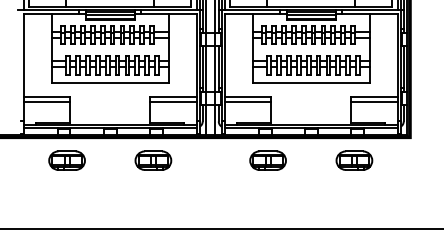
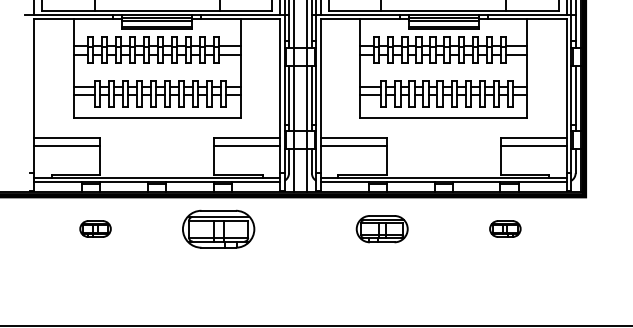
part: (66, 160) -> (94, 228), size x0.6
part: (153, 160) -> (218, 228), size x1.4
part: (354, 160) -> (505, 228), size x0.6

